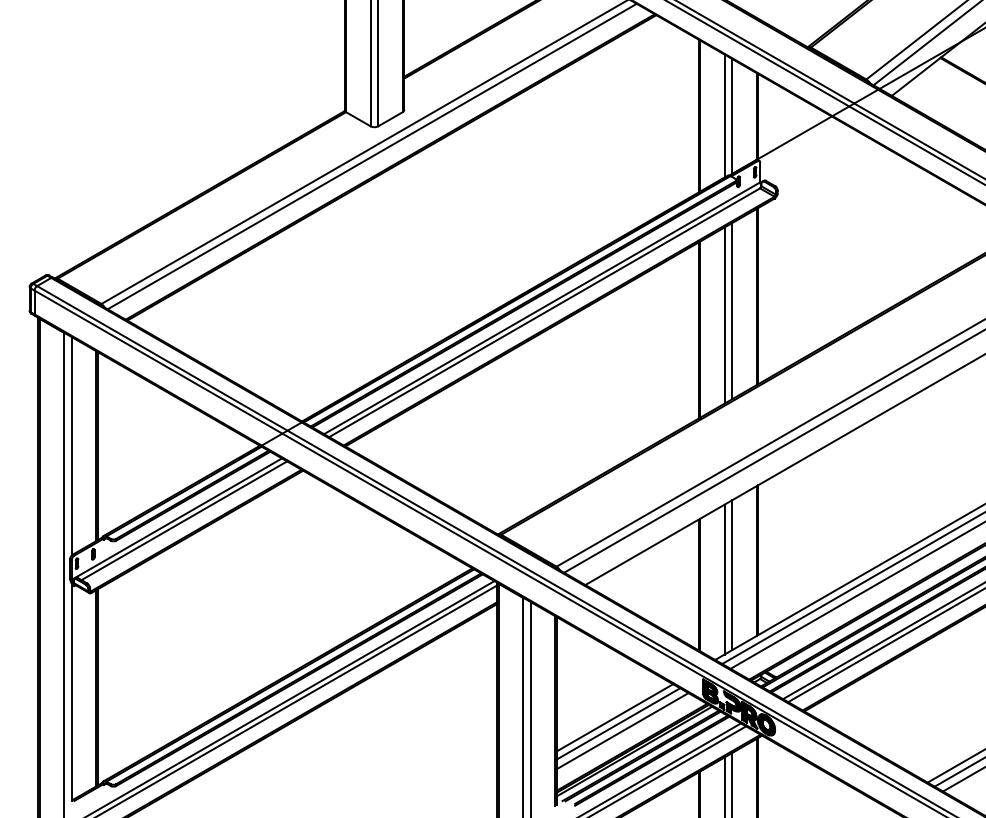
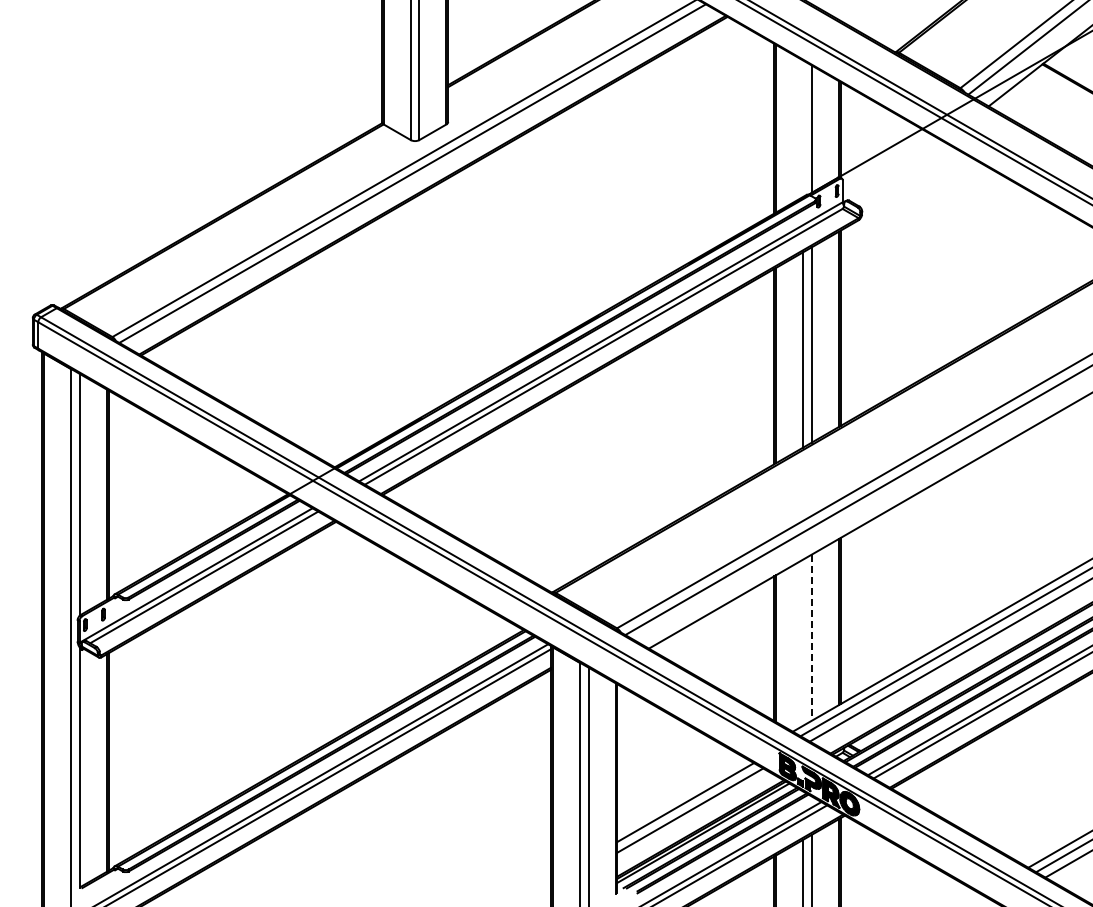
line: (724, 115) -> (803, 128), removed
line: (732, 575) -> (811, 638), solid -> dashed
line: (724, 579) -> (803, 642), removed
line: (614, 717) -> (681, 795), removed

